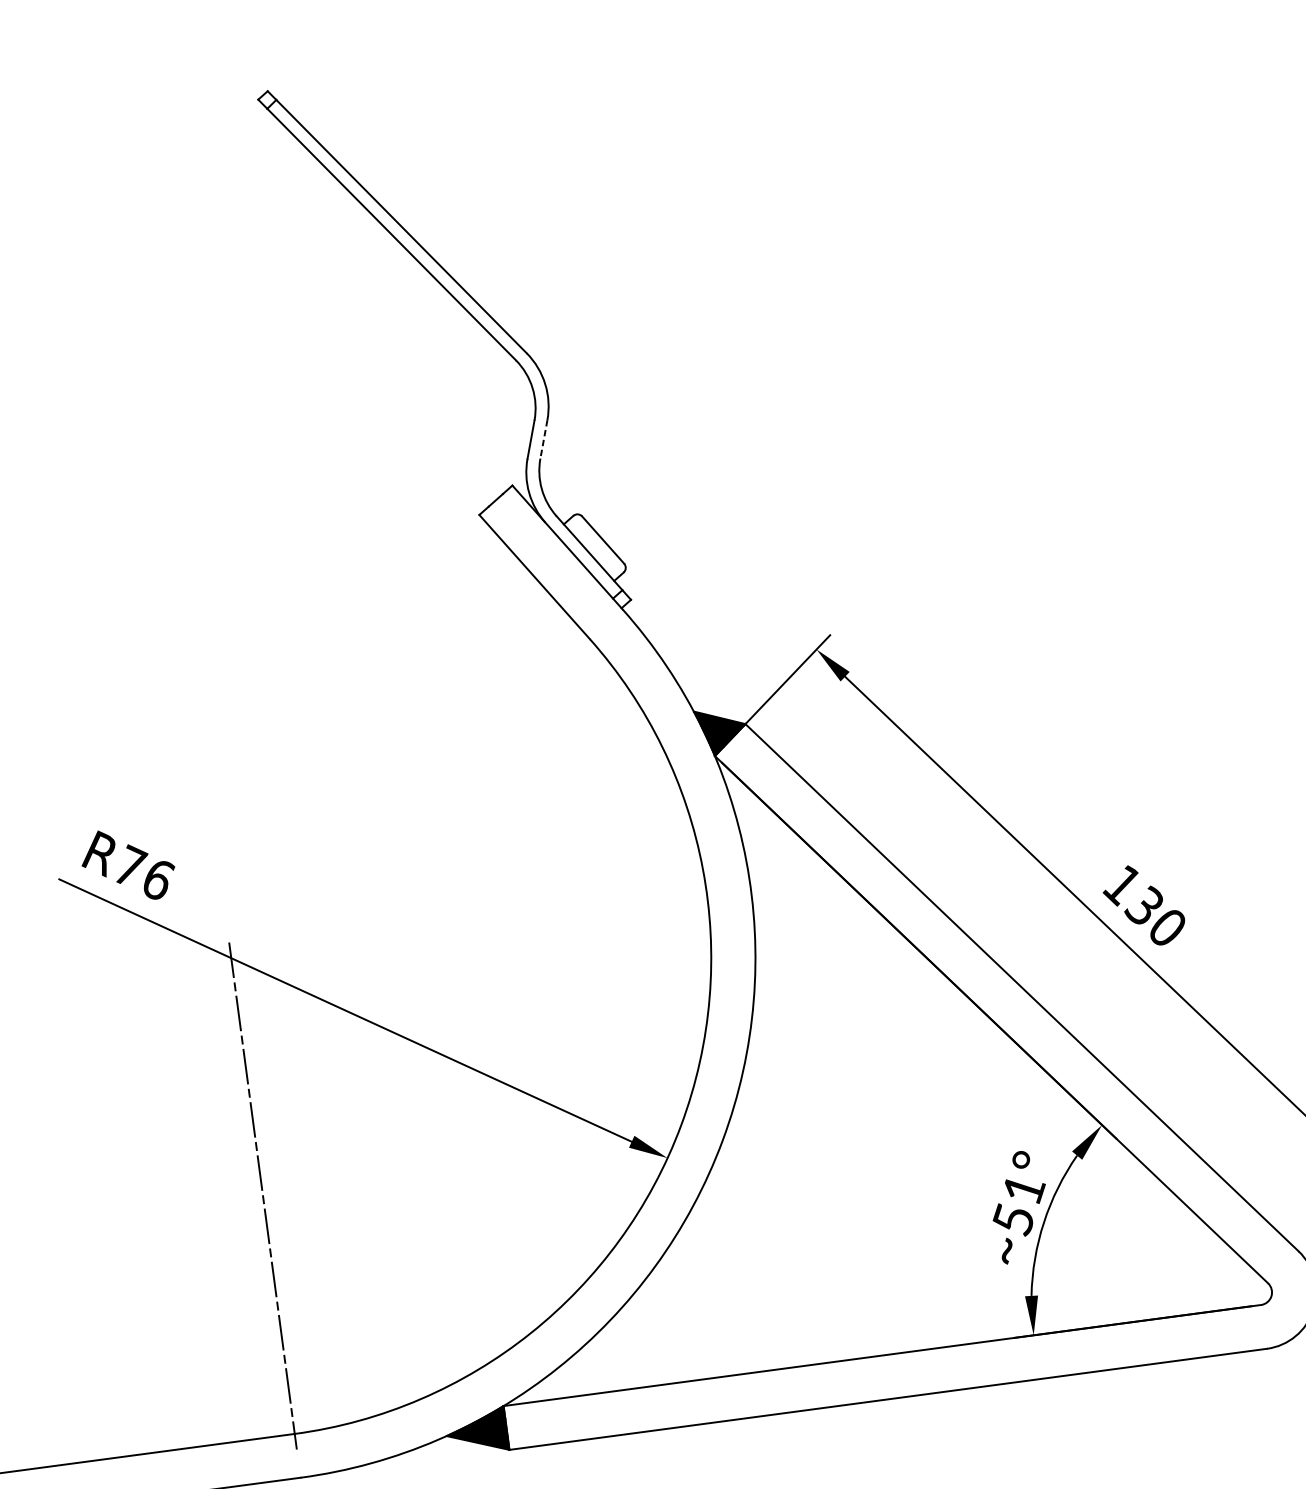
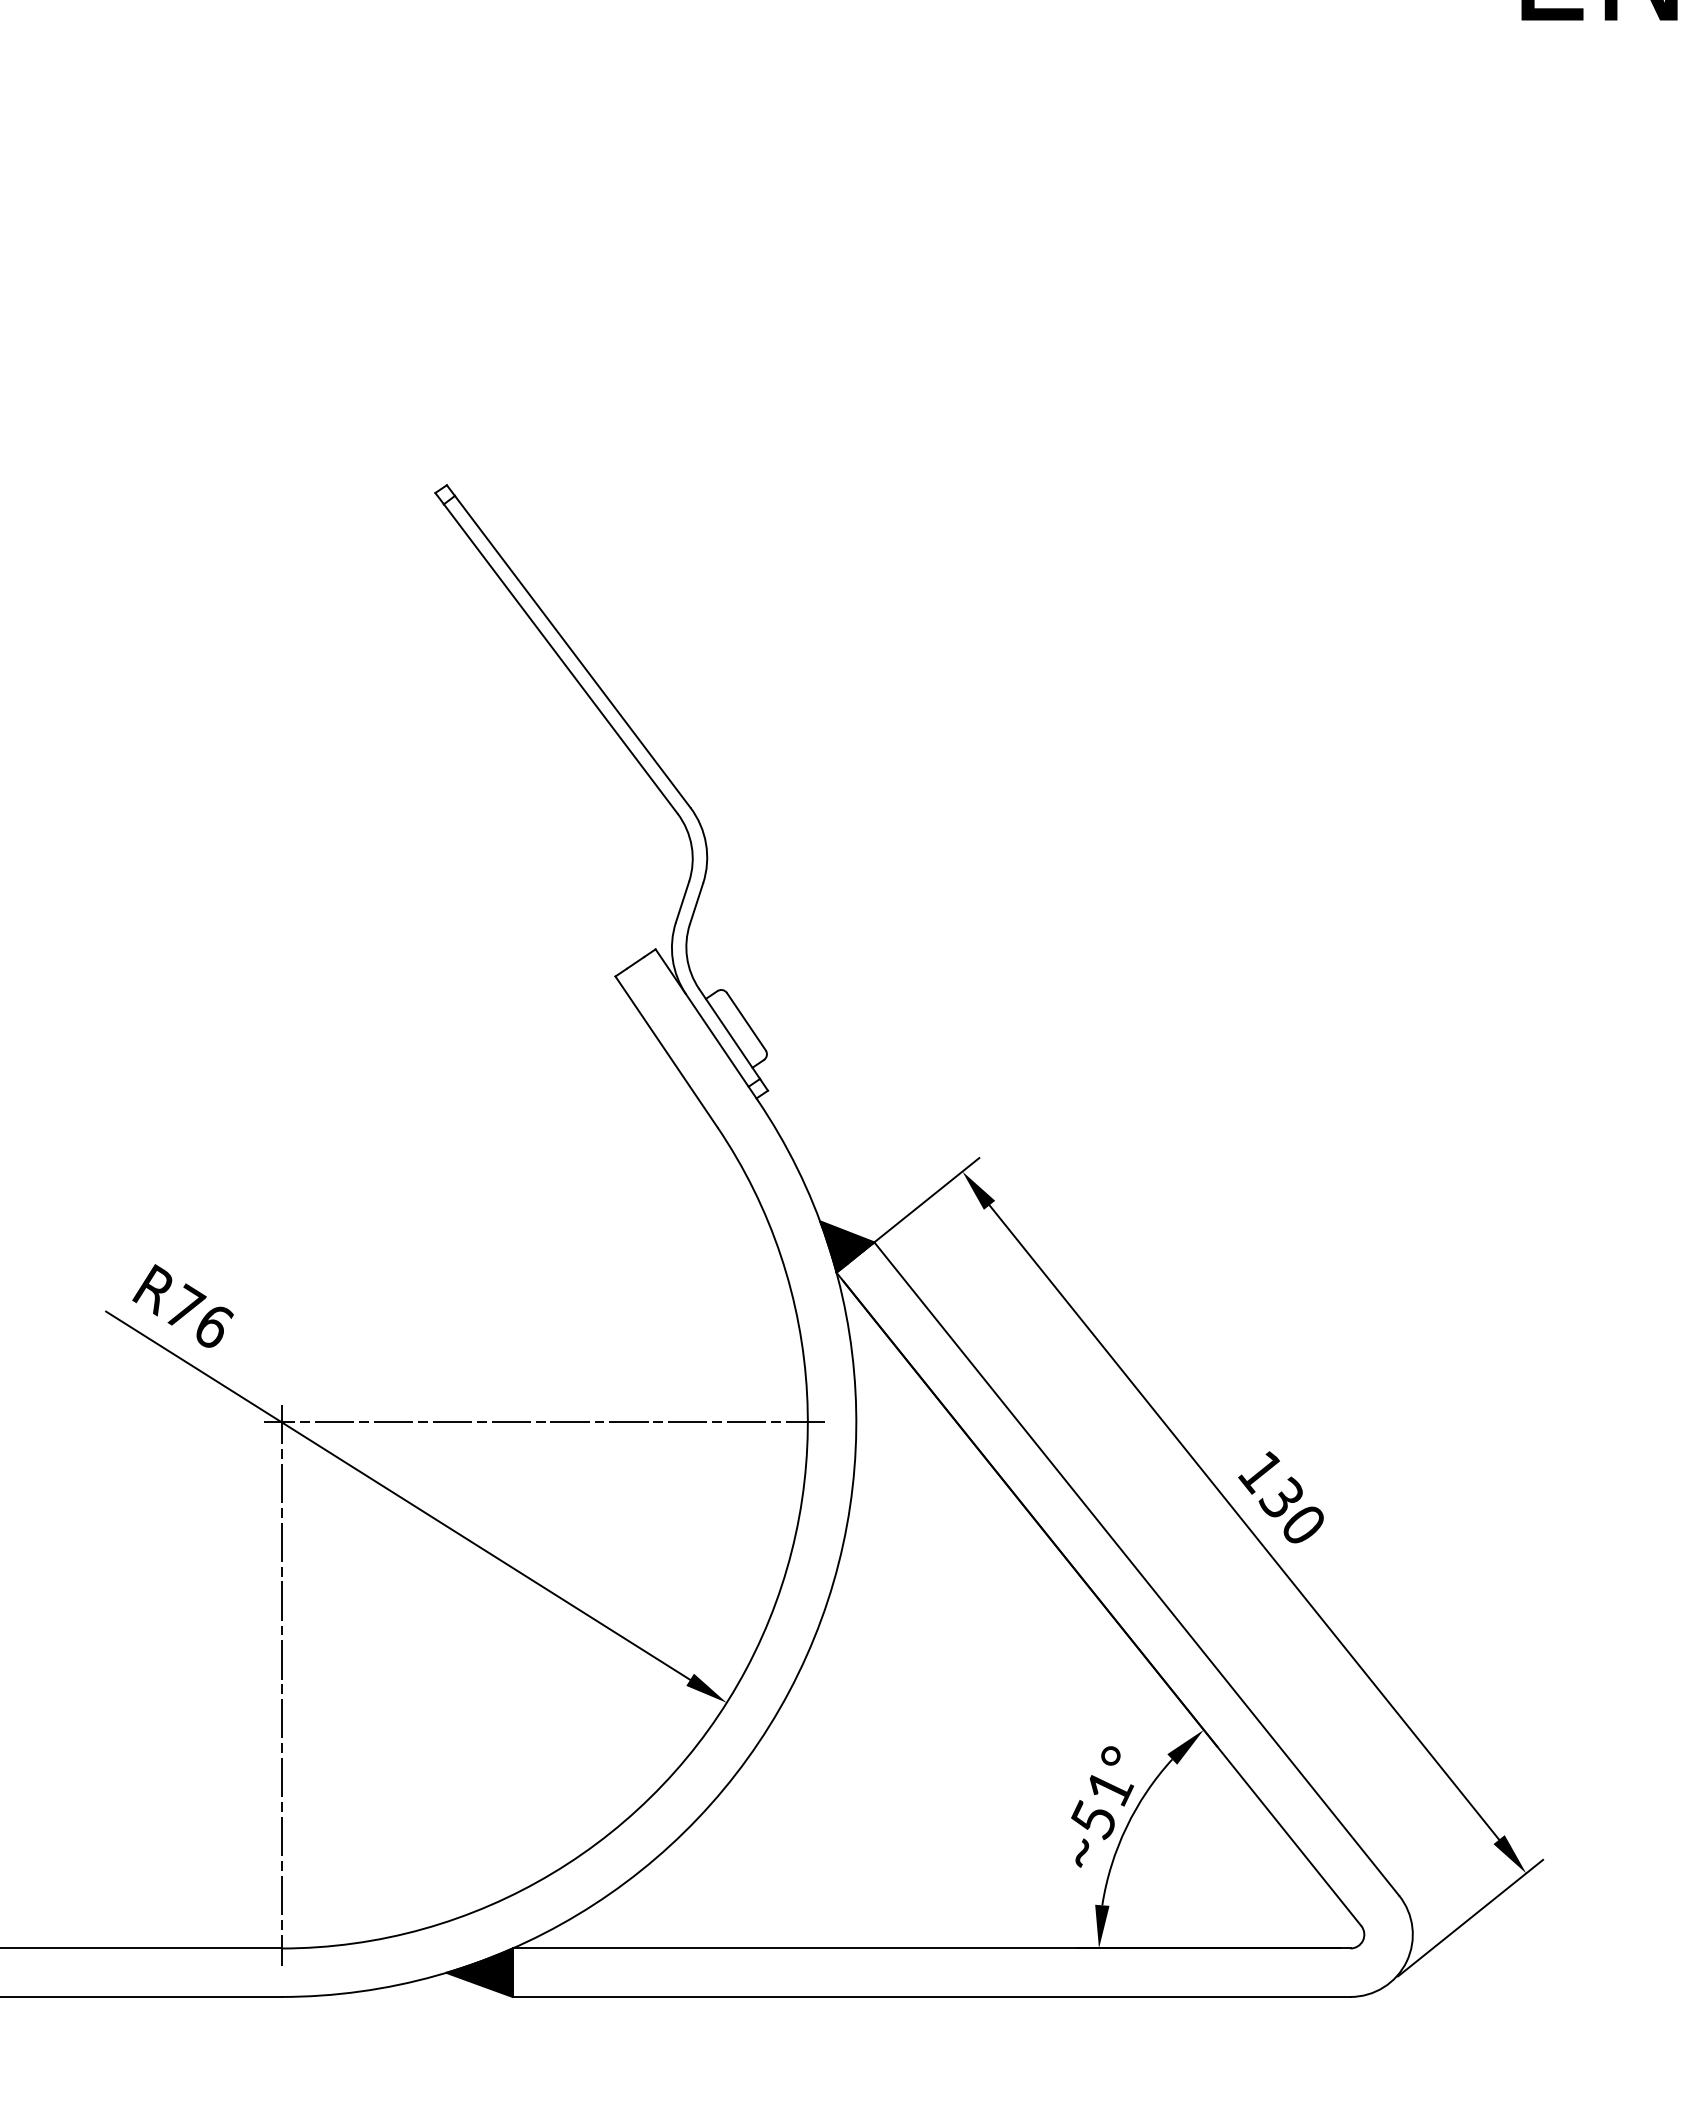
line: (543, 440) -> (696, 904), dashed -> solid
line: (469, 926) -> (544, 1422), added

